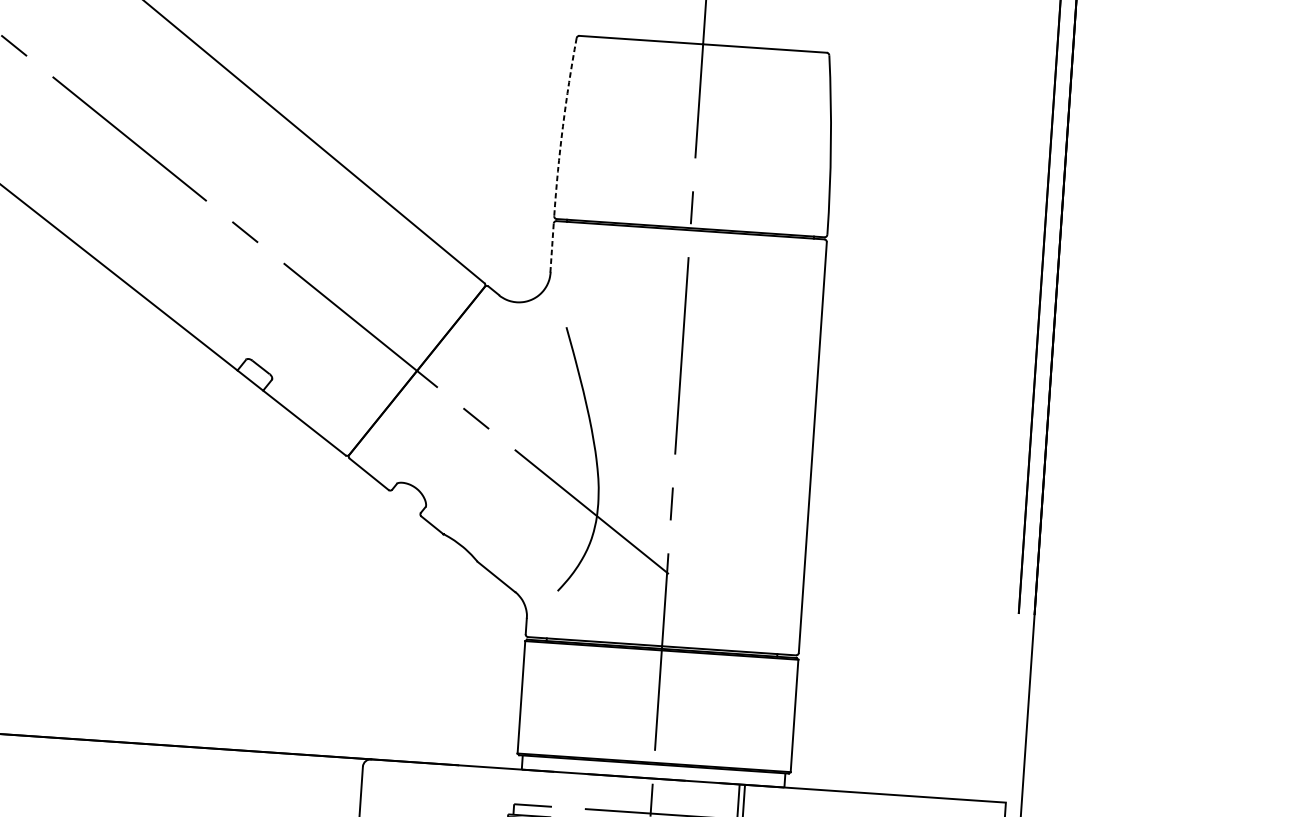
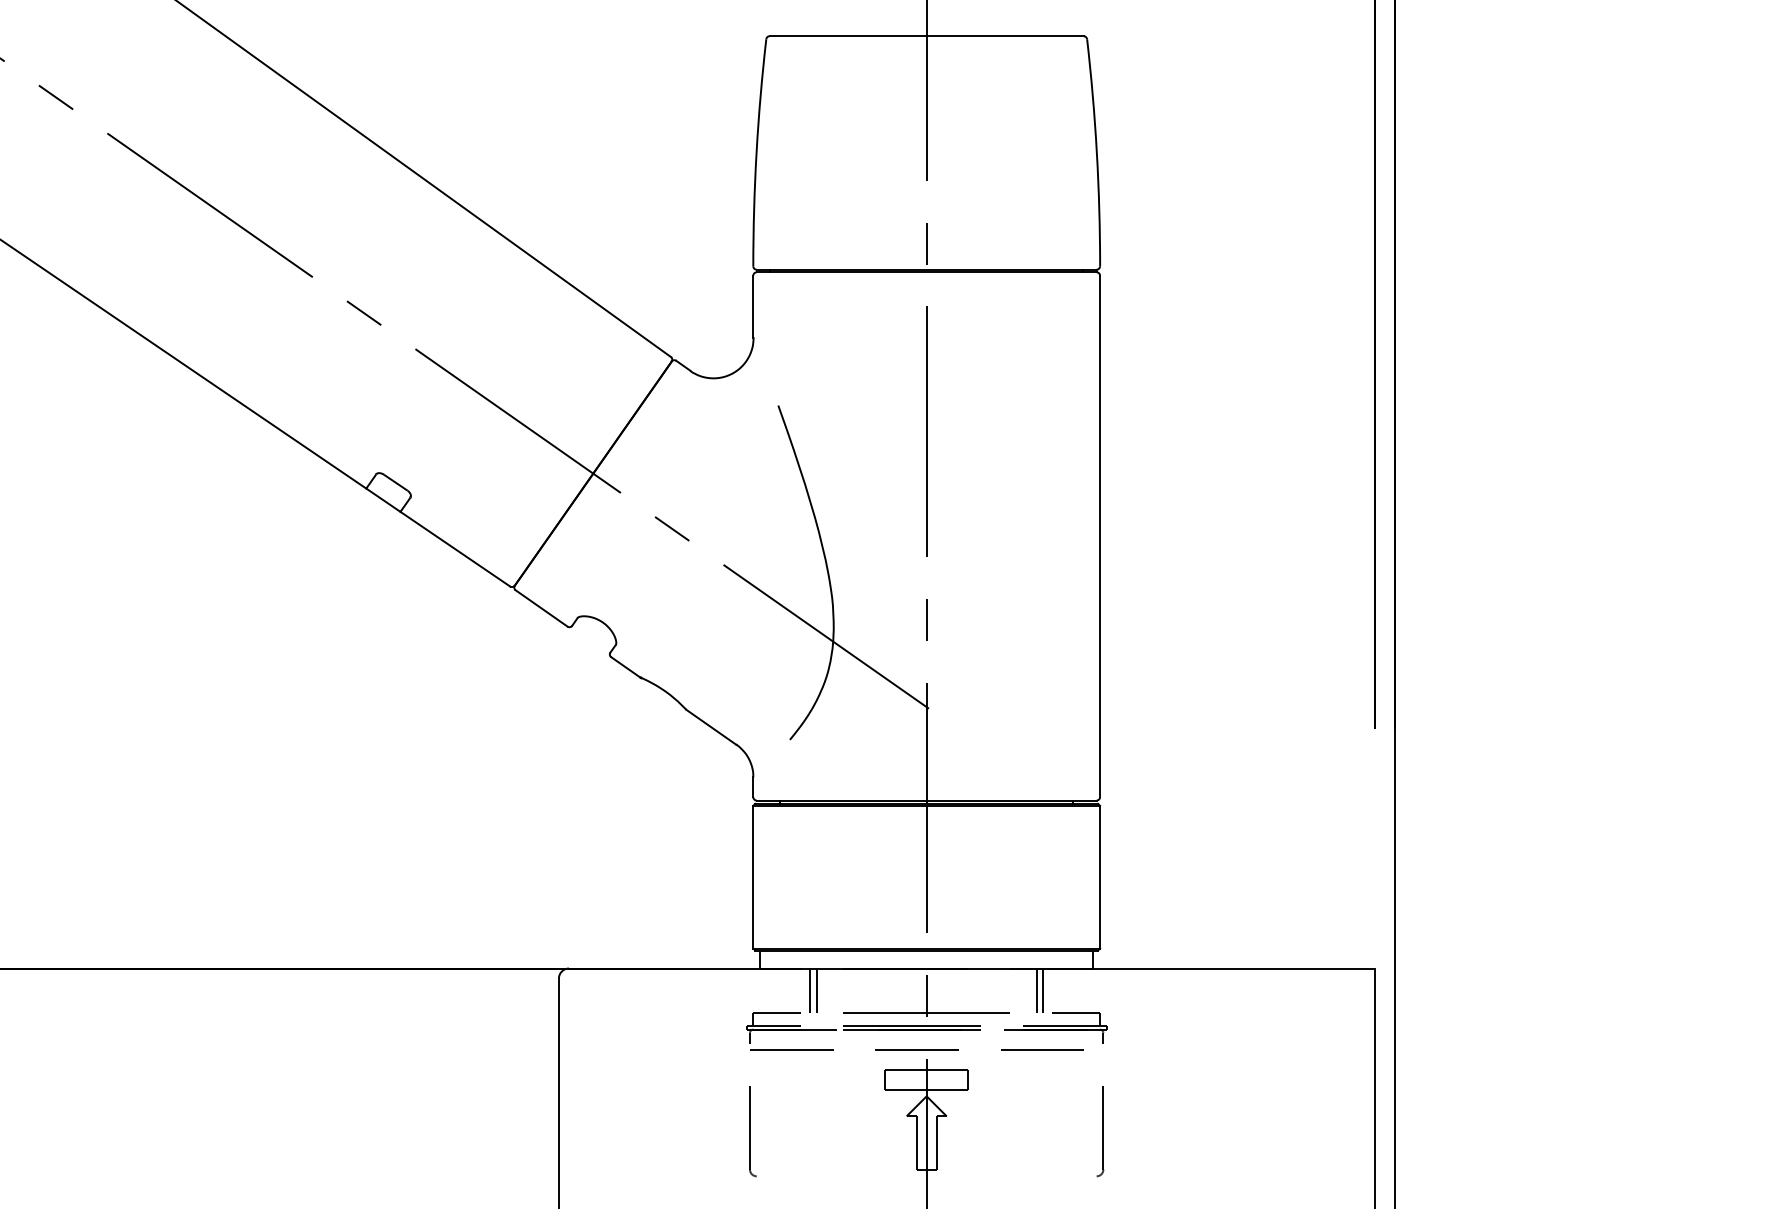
arc: (562, 126) -> (756, 152), dashed -> solid
line: (552, 247) -> (753, 306), dashed -> solid
line: (560, 789) -> (810, 990), added
line: (565, 789) -> (816, 990), added

